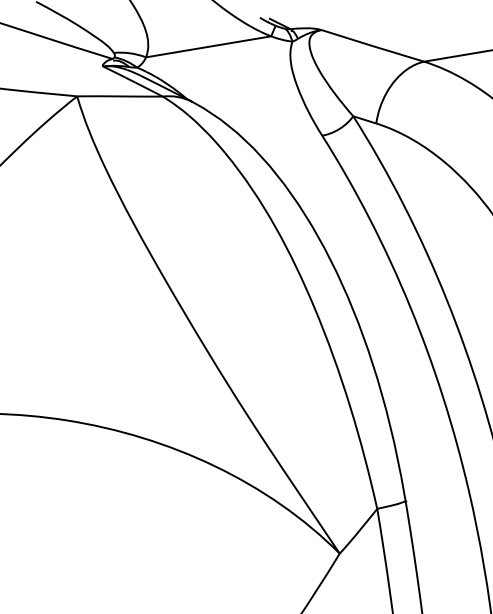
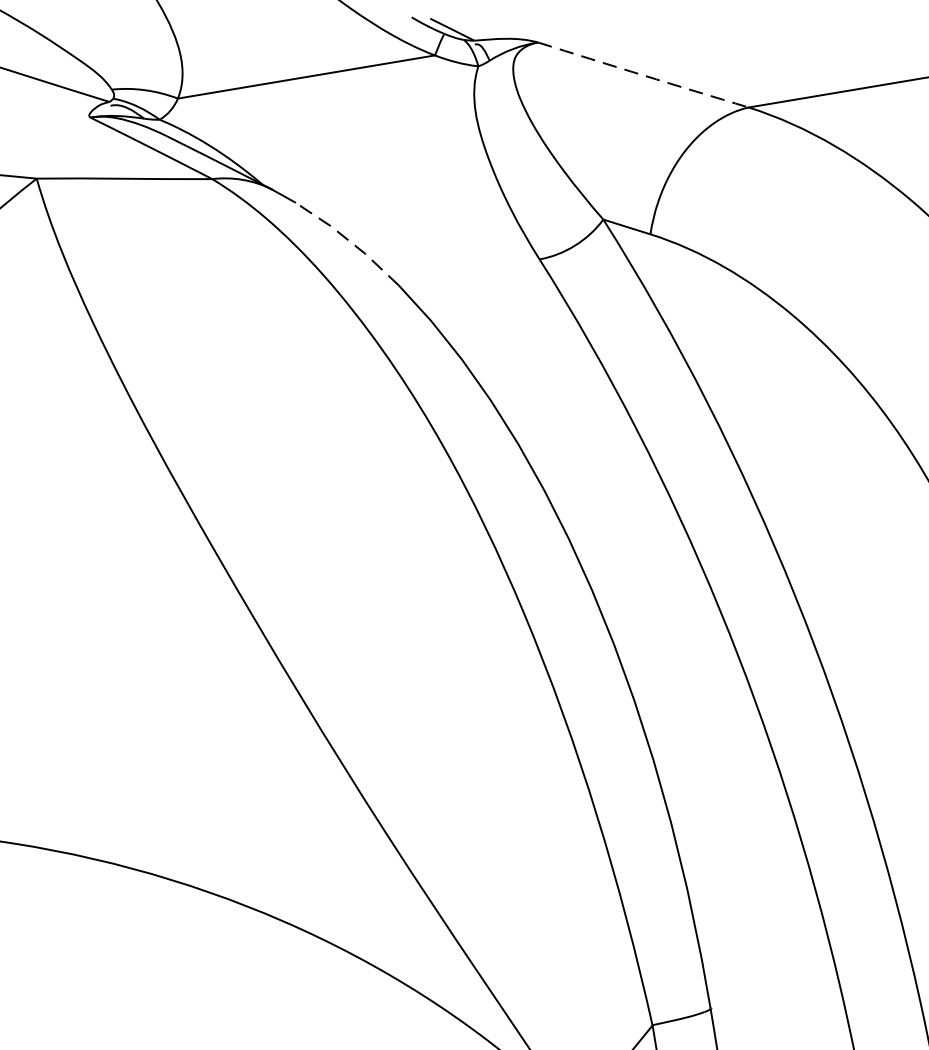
arc: (372, 46) -> (642, 76), solid -> dashed
line: (229, 126) -> (349, 240), solid -> dashed

